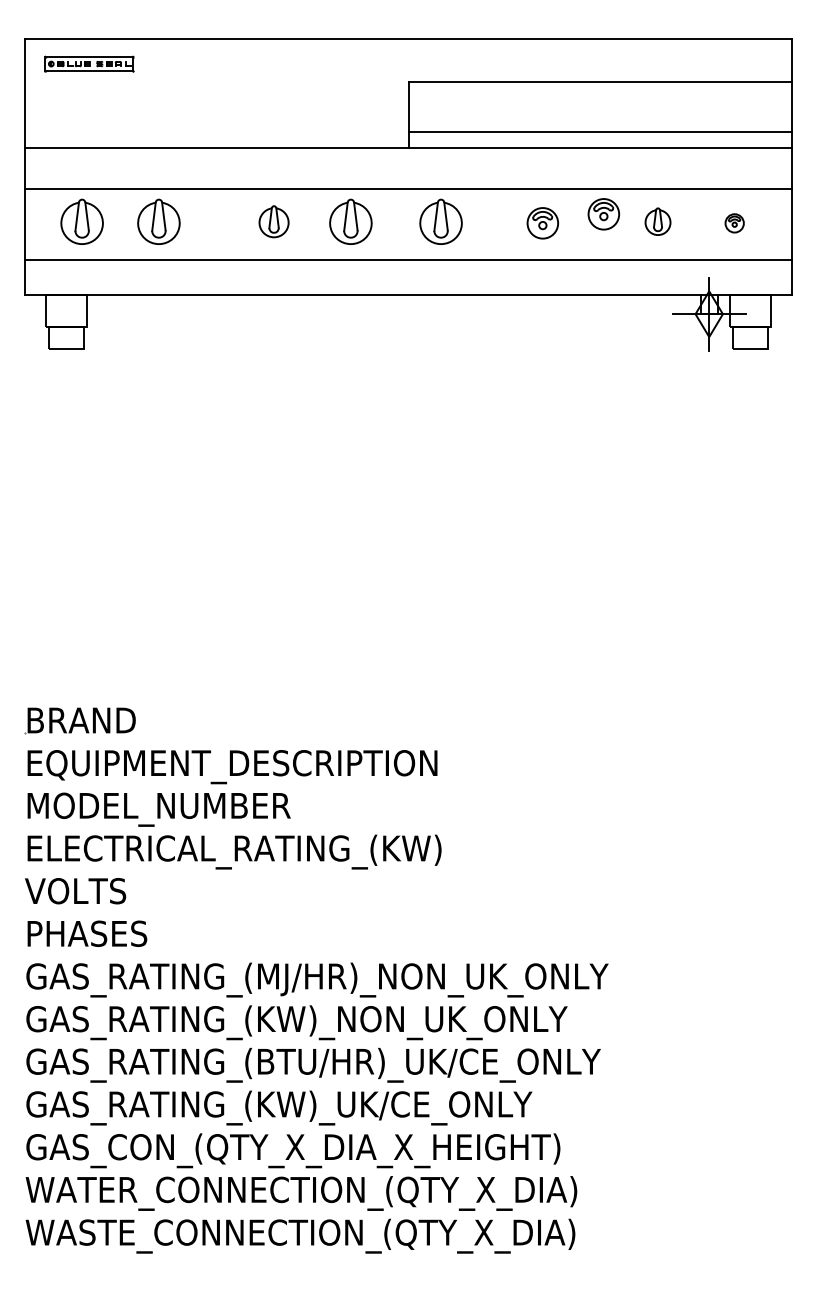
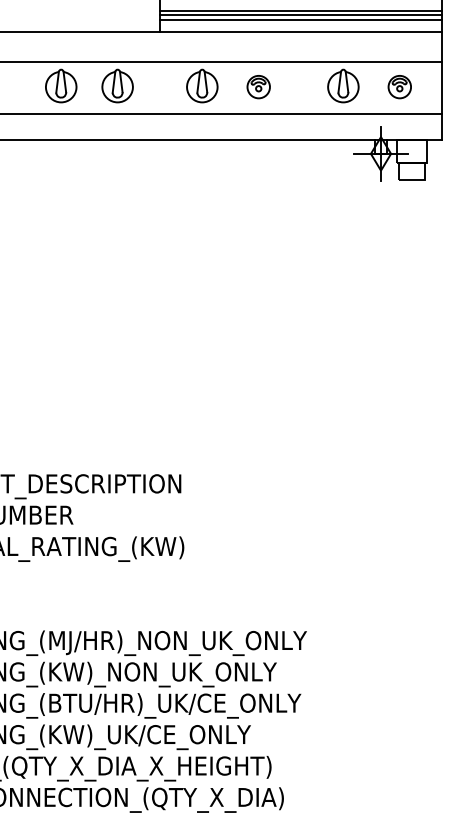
line: (600, 119) -> (301, 10), added
line: (600, 125) -> (301, 15), added
part: (603, 214) -> (303, 80), removed
part: (273, 221) -> (60, 85), size x1.43
part: (440, 221) -> (201, 85), moved
part: (657, 221) -> (342, 85), size x1.67
part: (734, 223) -> (399, 87), size x1.67

